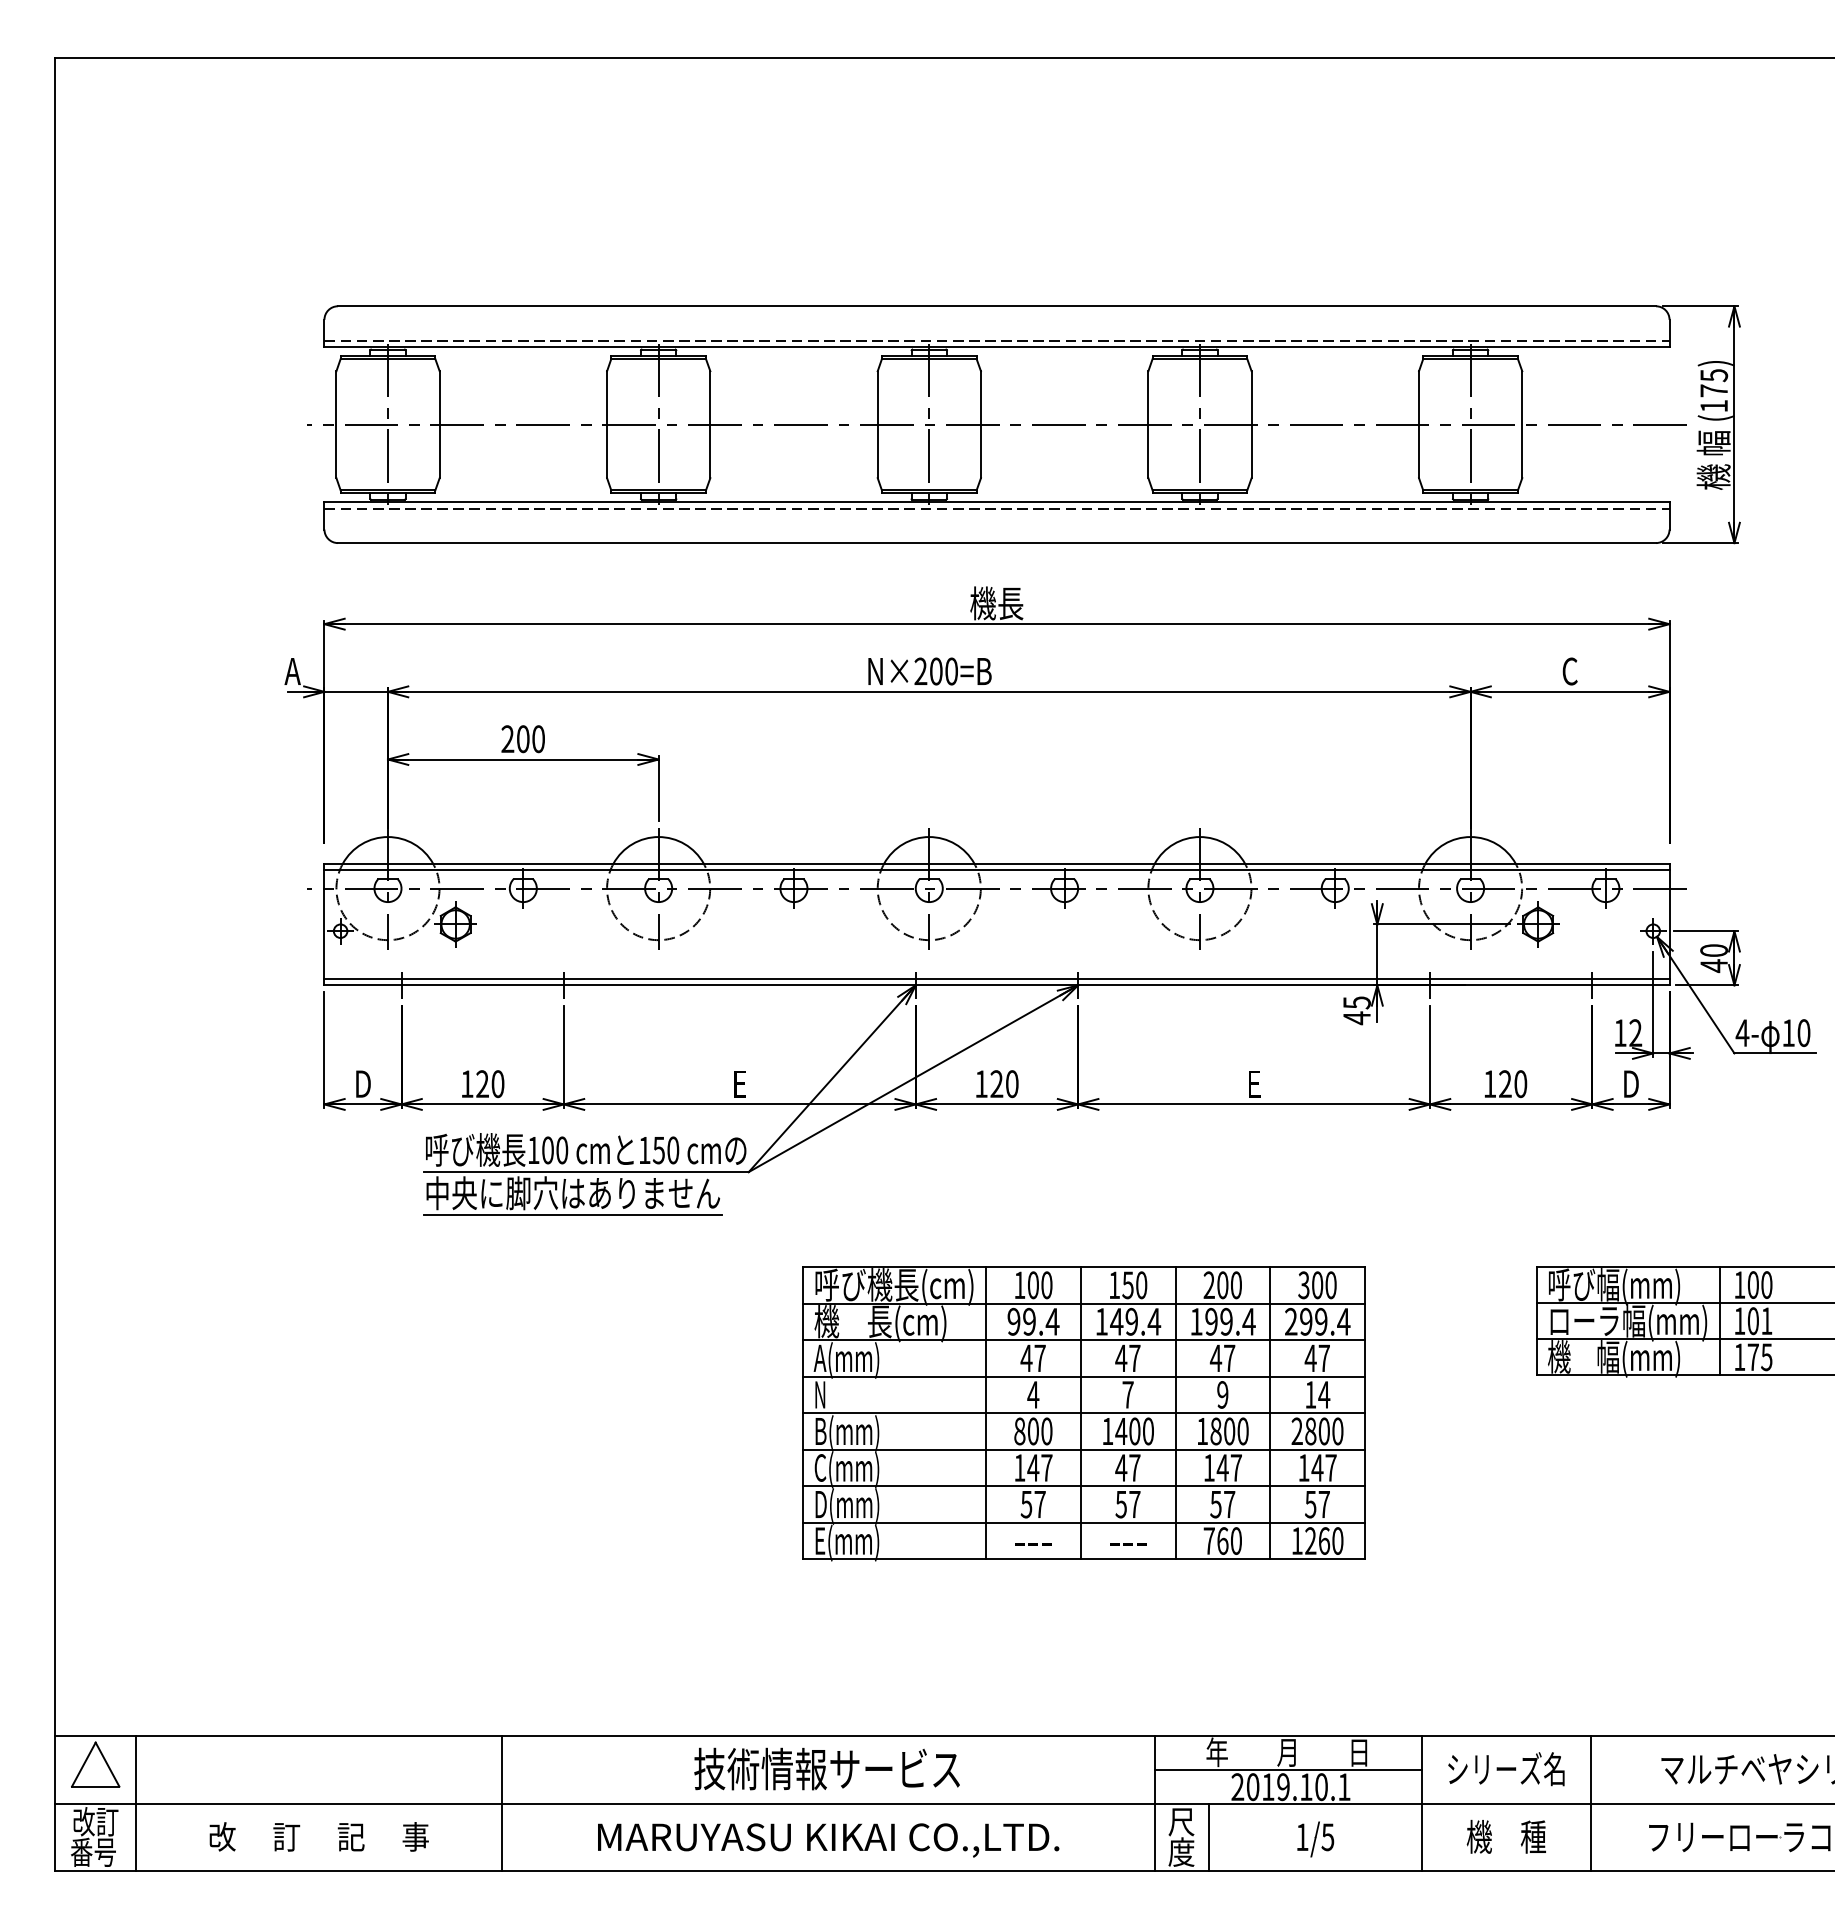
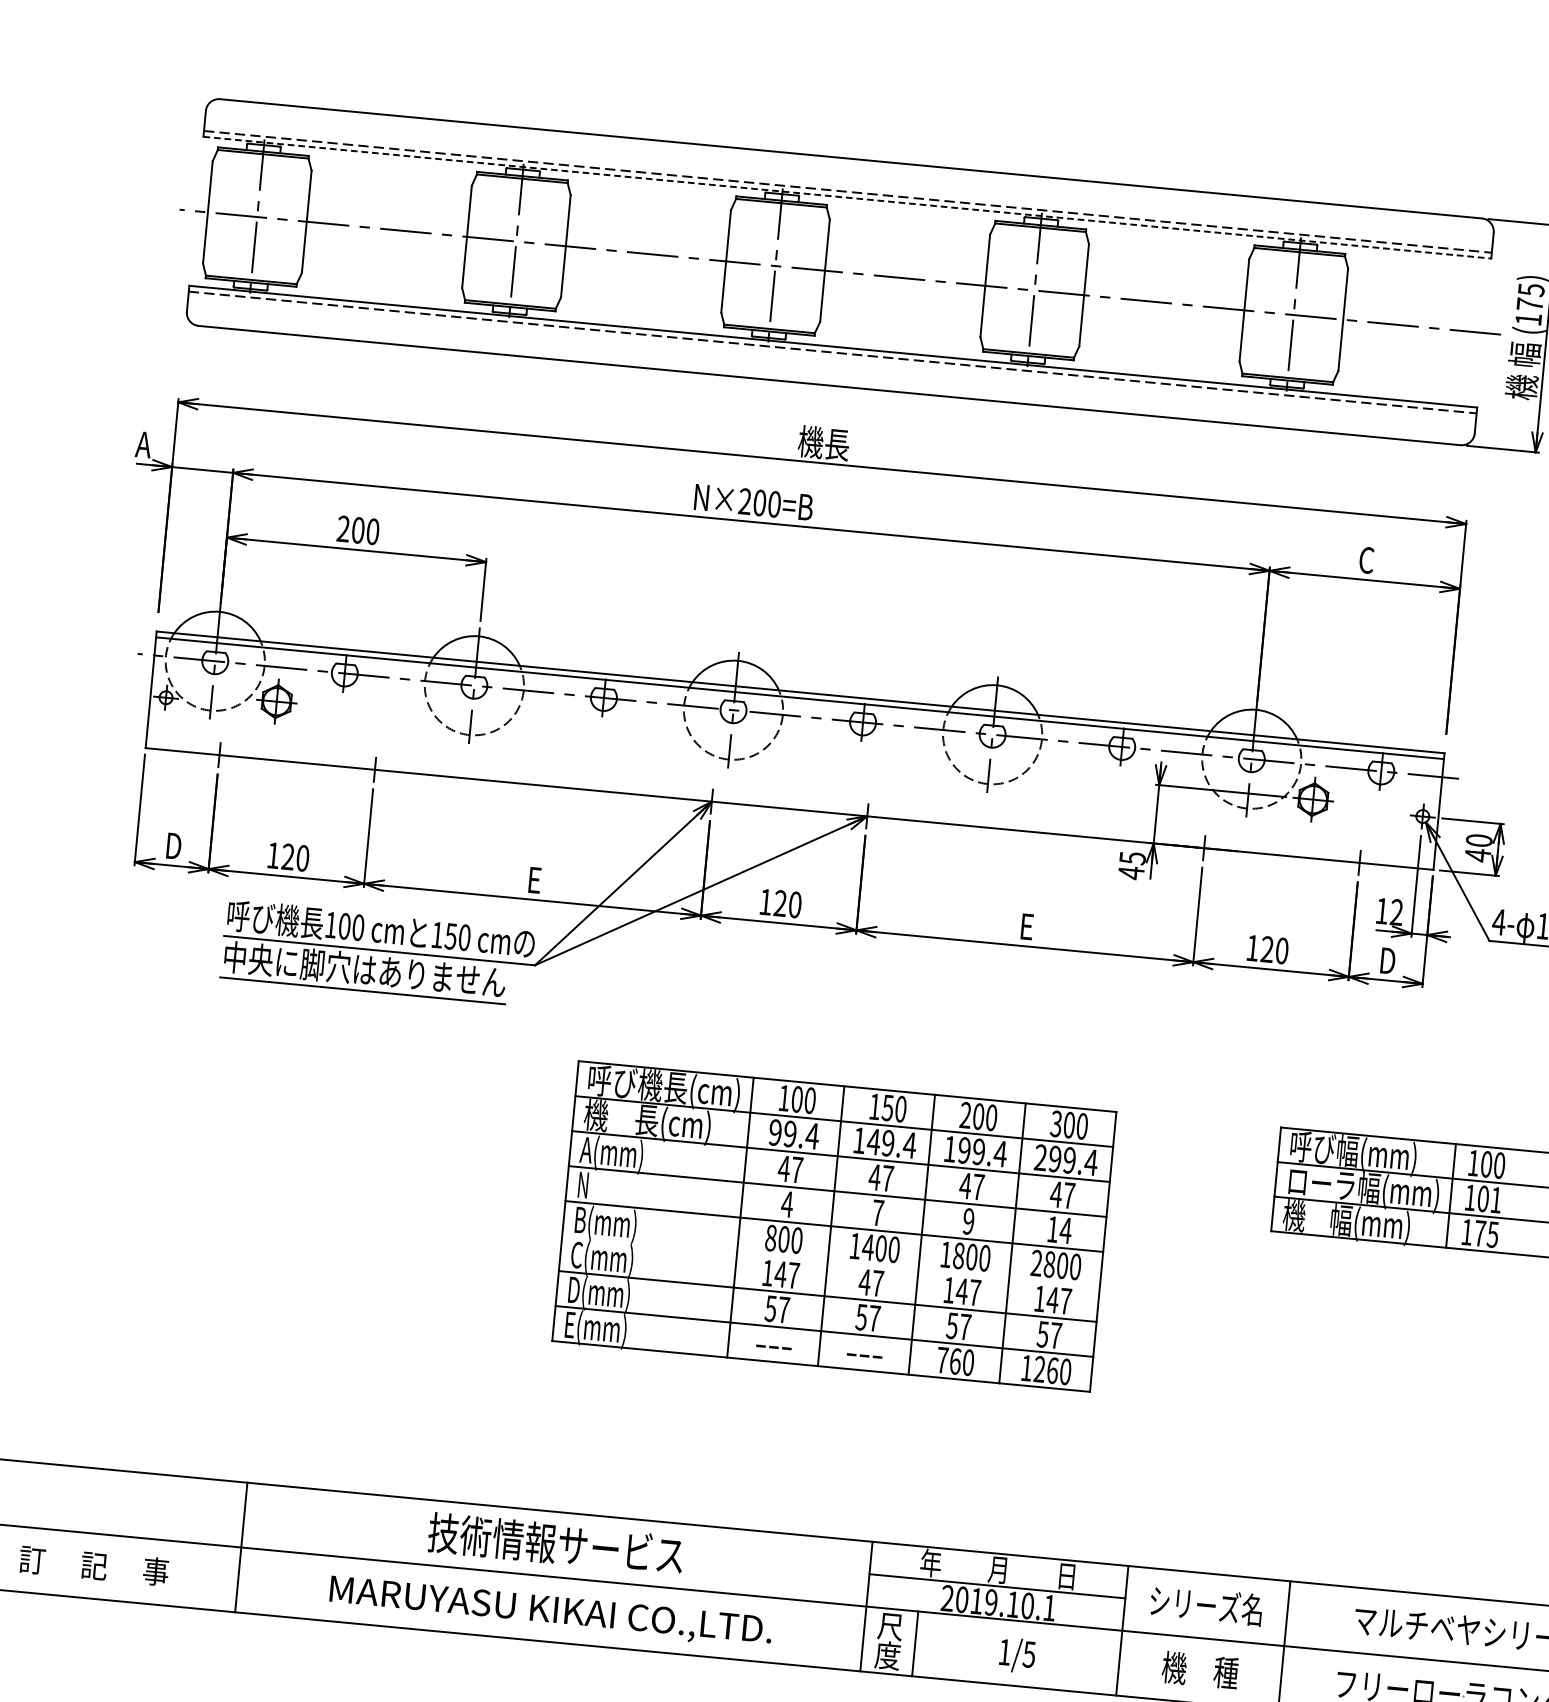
line: (997, 346) -> (847, 197), solid -> dashed
line: (996, 979) -> (789, 803), removed
line: (1084, 1449) -> (831, 1261), removed

